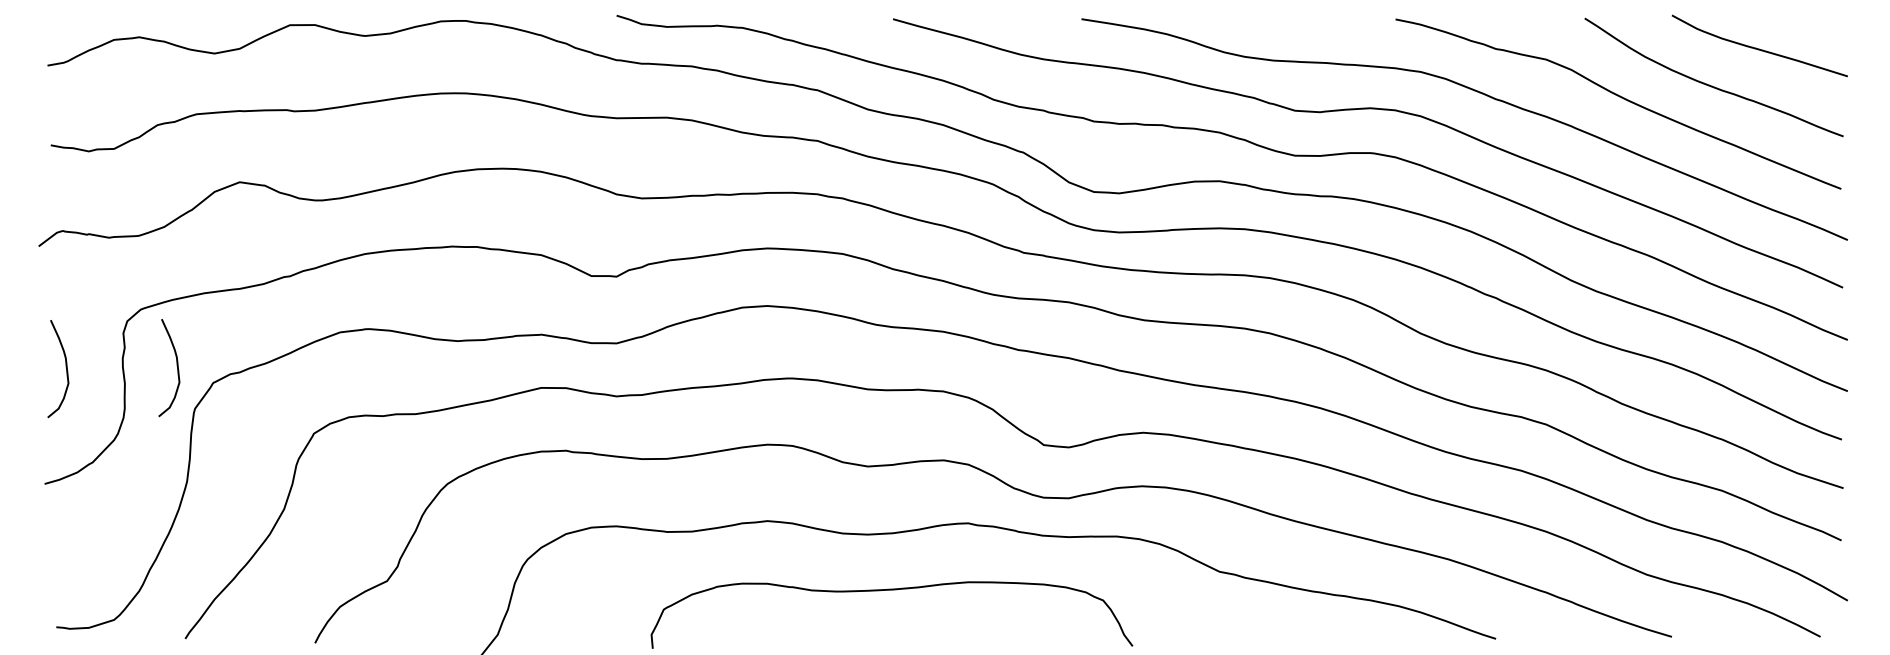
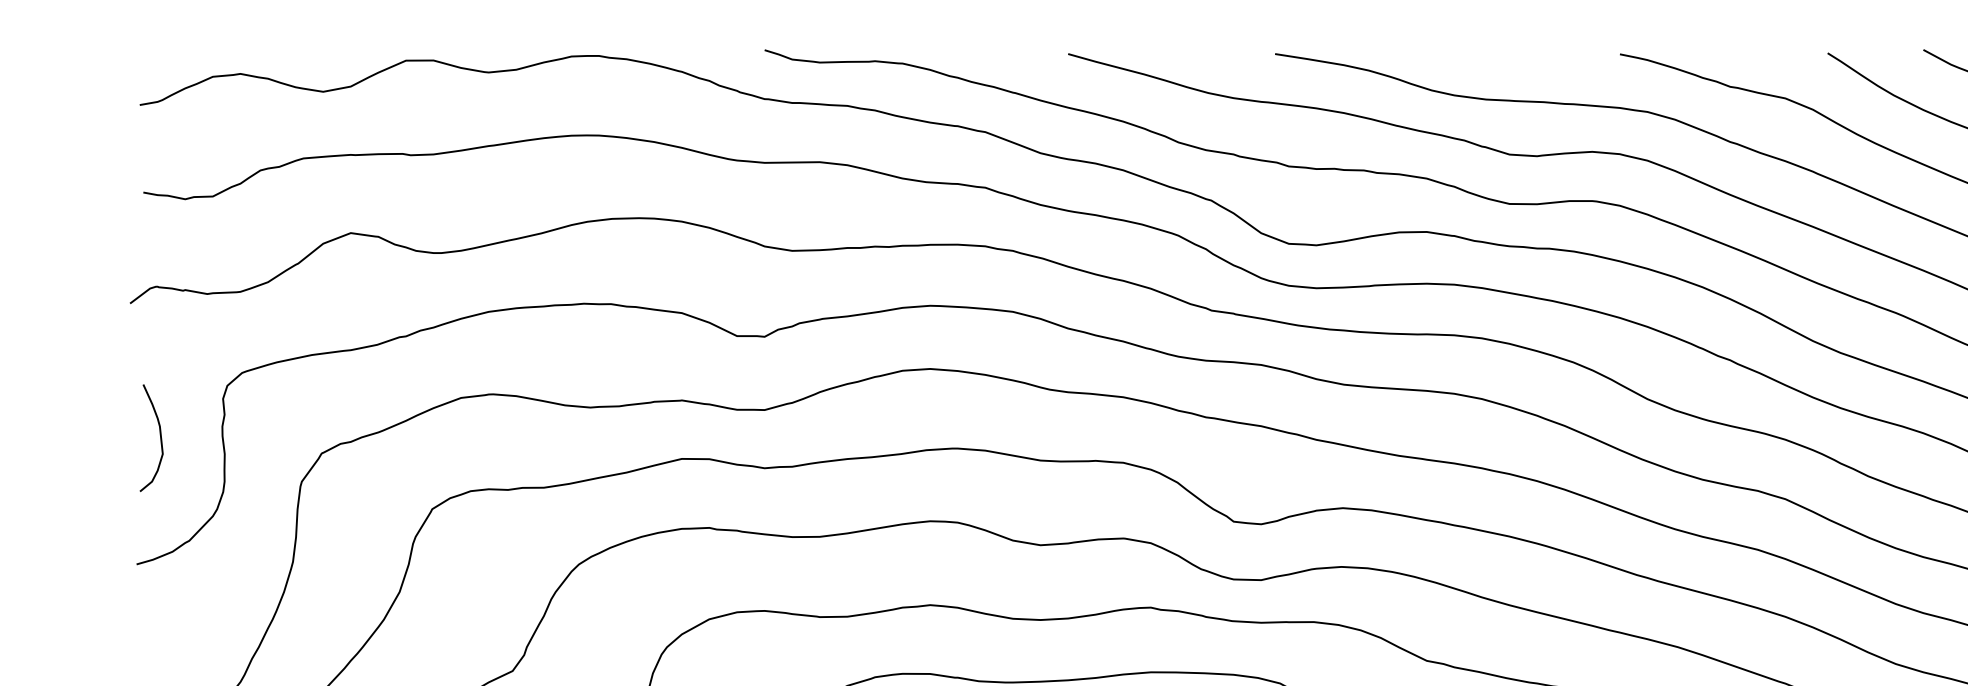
curve: (176, 366) -> (281, 435), removed

